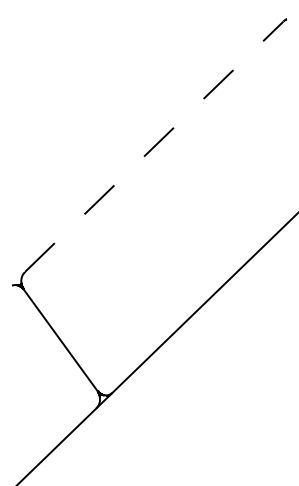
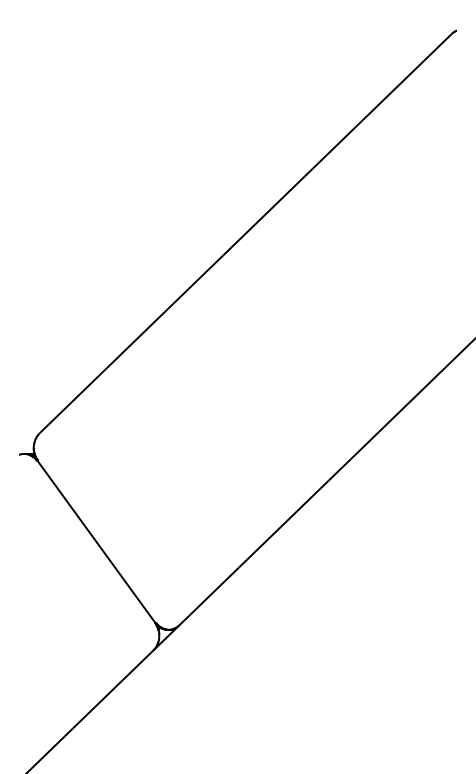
line: (154, 146) -> (245, 233), dashed -> solid

